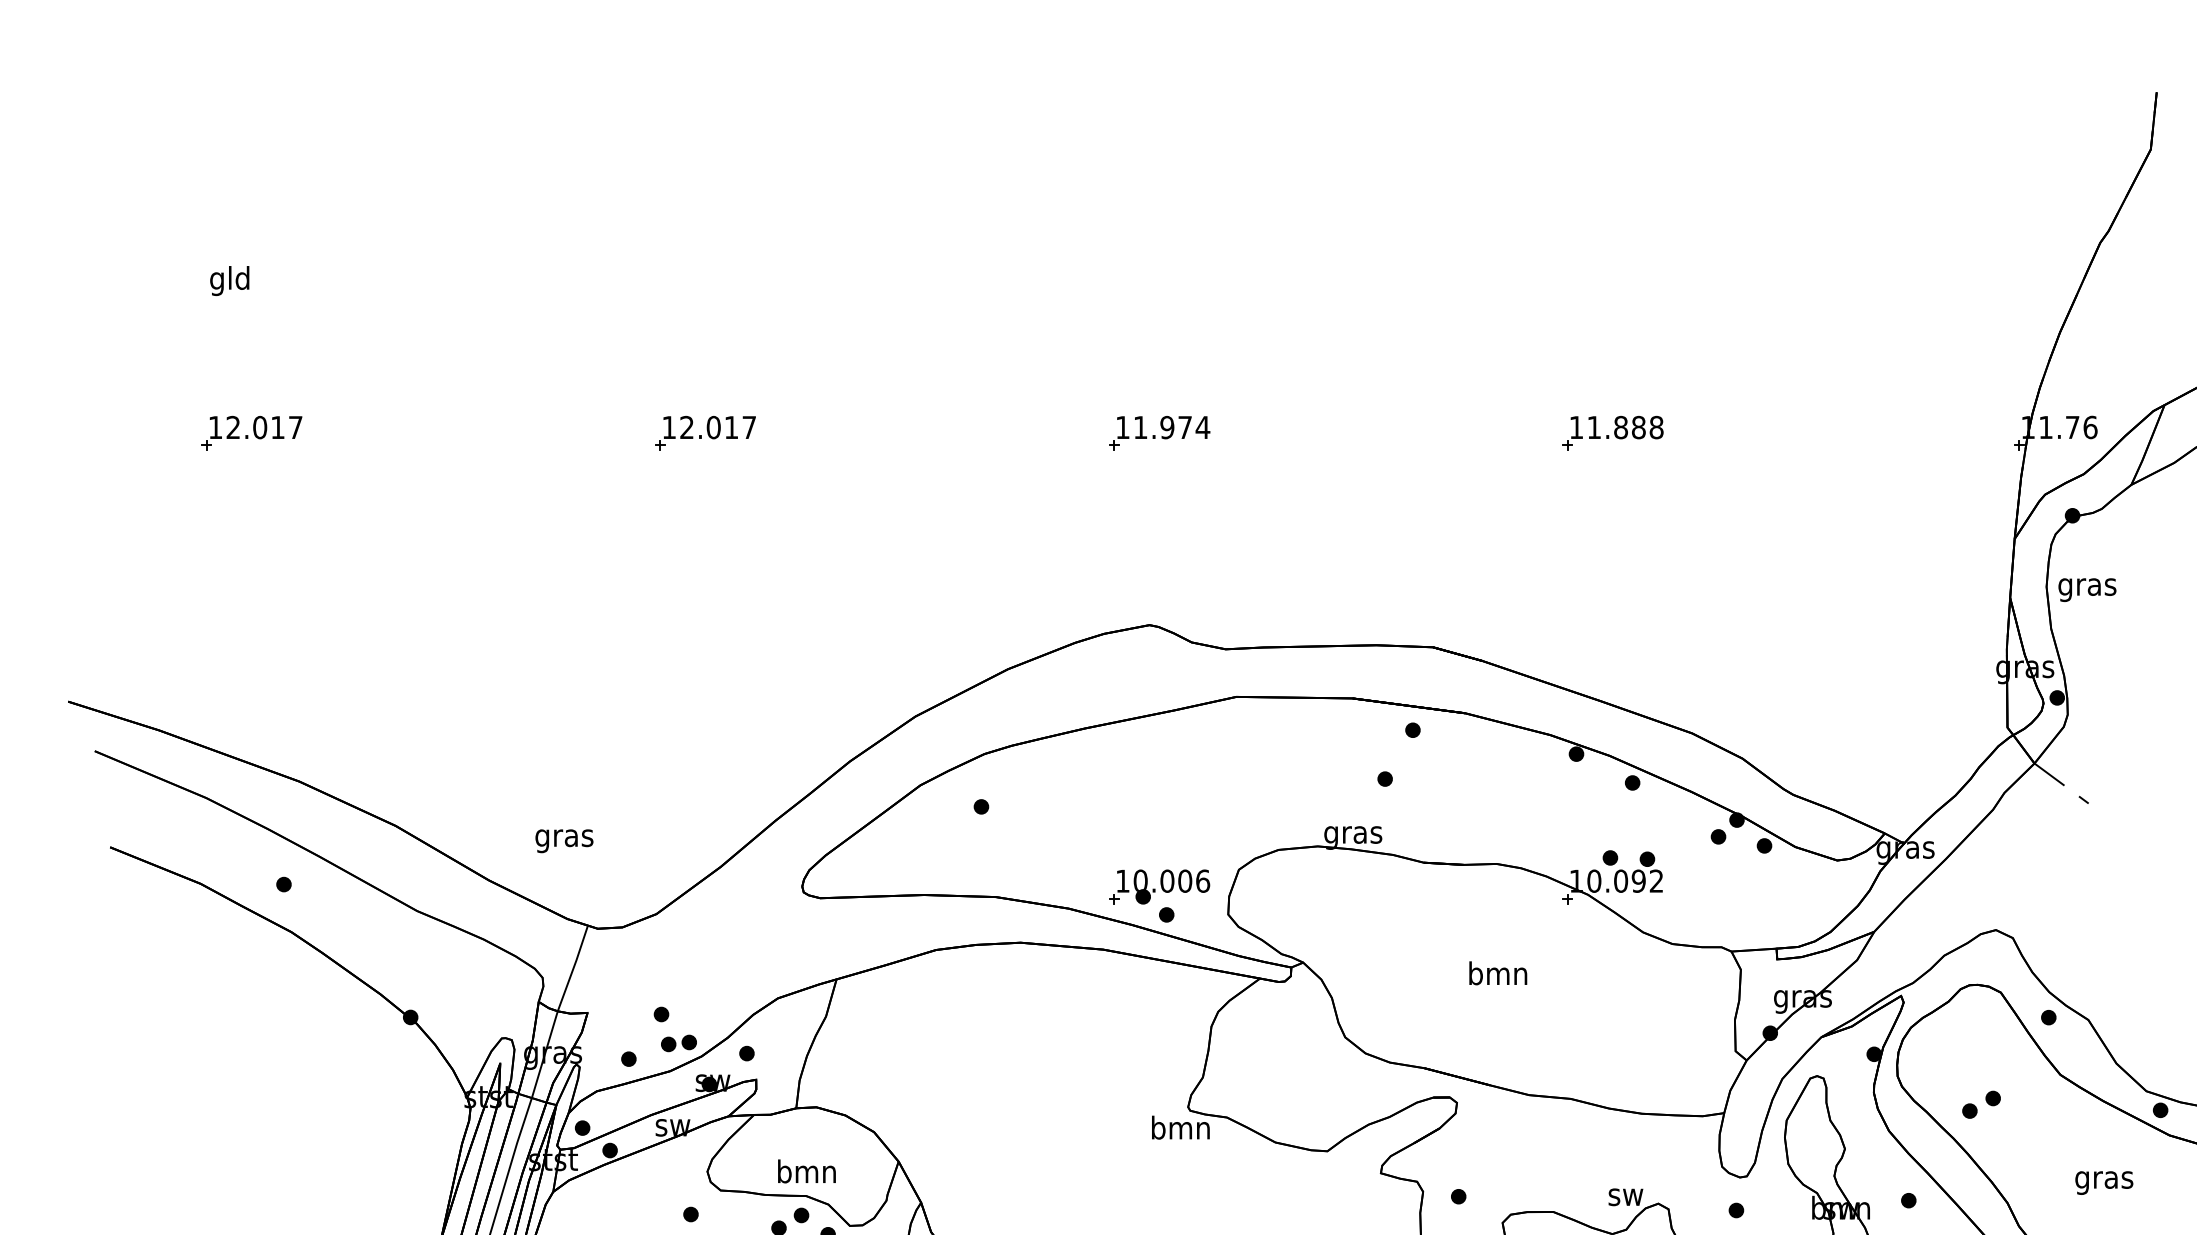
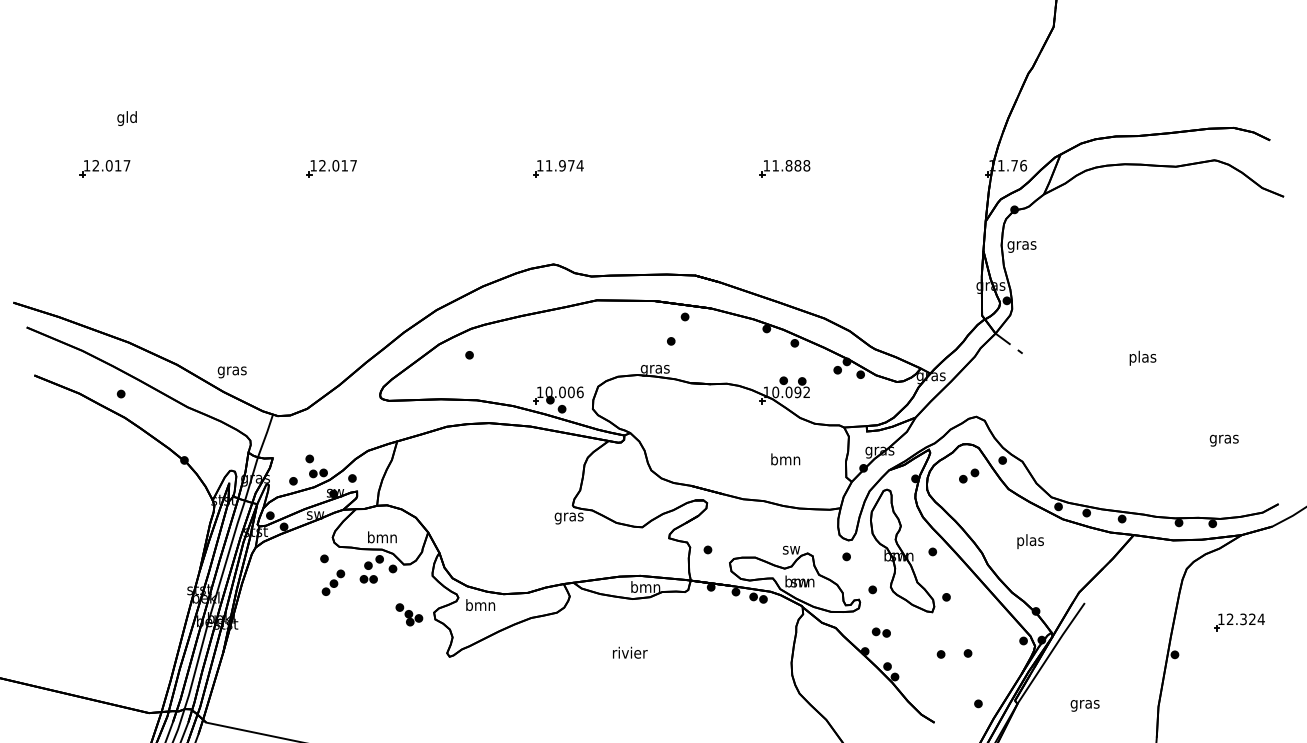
text: (228, 280) -> (126, 118), moved
text: (562, 841) -> (231, 372), moved
text: (1497, 973) -> (785, 459), moved
part: (1982, 1103) -> (969, 475), moved
text: (1179, 1129) -> (568, 516), bmn -> gras
text: (2104, 1179) -> (1030, 541), gras -> plas

